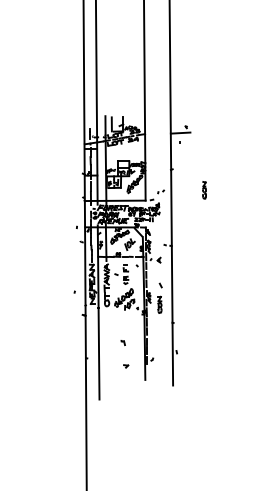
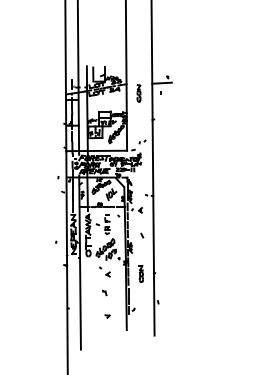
part: (204, 190) -> (138, 93), moved
part: (159, 304) -> (140, 273), moved
part: (123, 321) -> (104, 271), added

